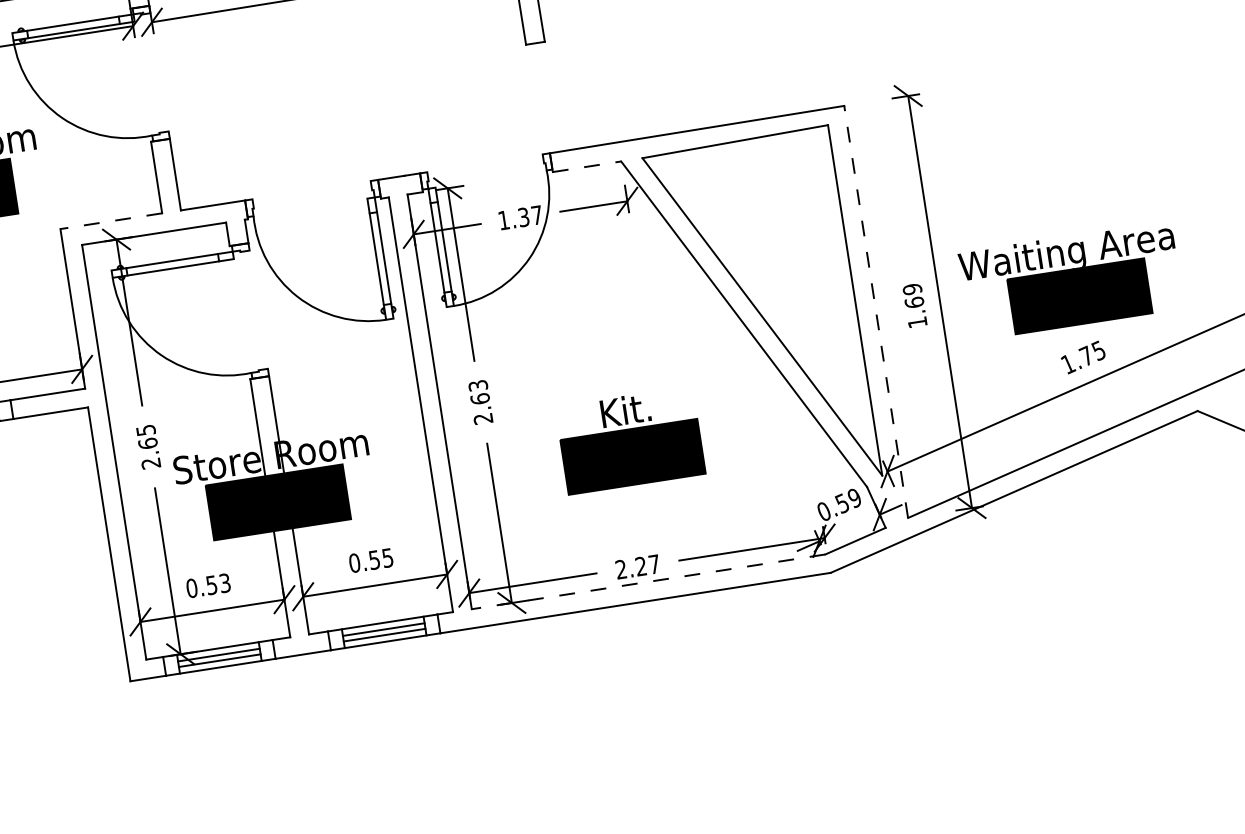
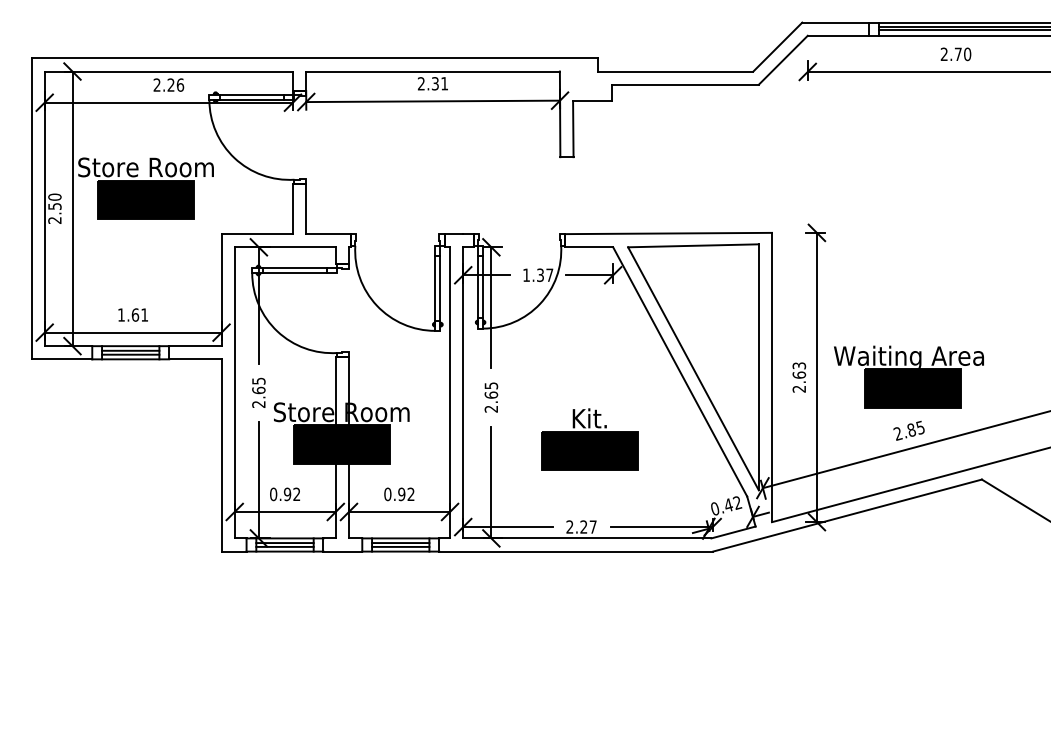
line: (587, 166) -> (589, 247), dashed -> solid
line: (111, 221) -> (257, 234), dashed -> solid
text: (913, 306) -> (798, 377), 1.69 -> 2.63
line: (876, 311) -> (772, 377), dashed -> solid
text: (1076, 359) -> (904, 431), 1.75 -> 2.85
text: (476, 385) -> (490, 385), 2.63 -> 2.65
text: (849, 501) -> (733, 504), 0.59 -> 0.42
text: (381, 559) -> (406, 494), 0.55 -> 0.92
line: (647, 582) -> (586, 538), dashed -> solid
text: (217, 584) -> (291, 494), 0.53 -> 0.92

